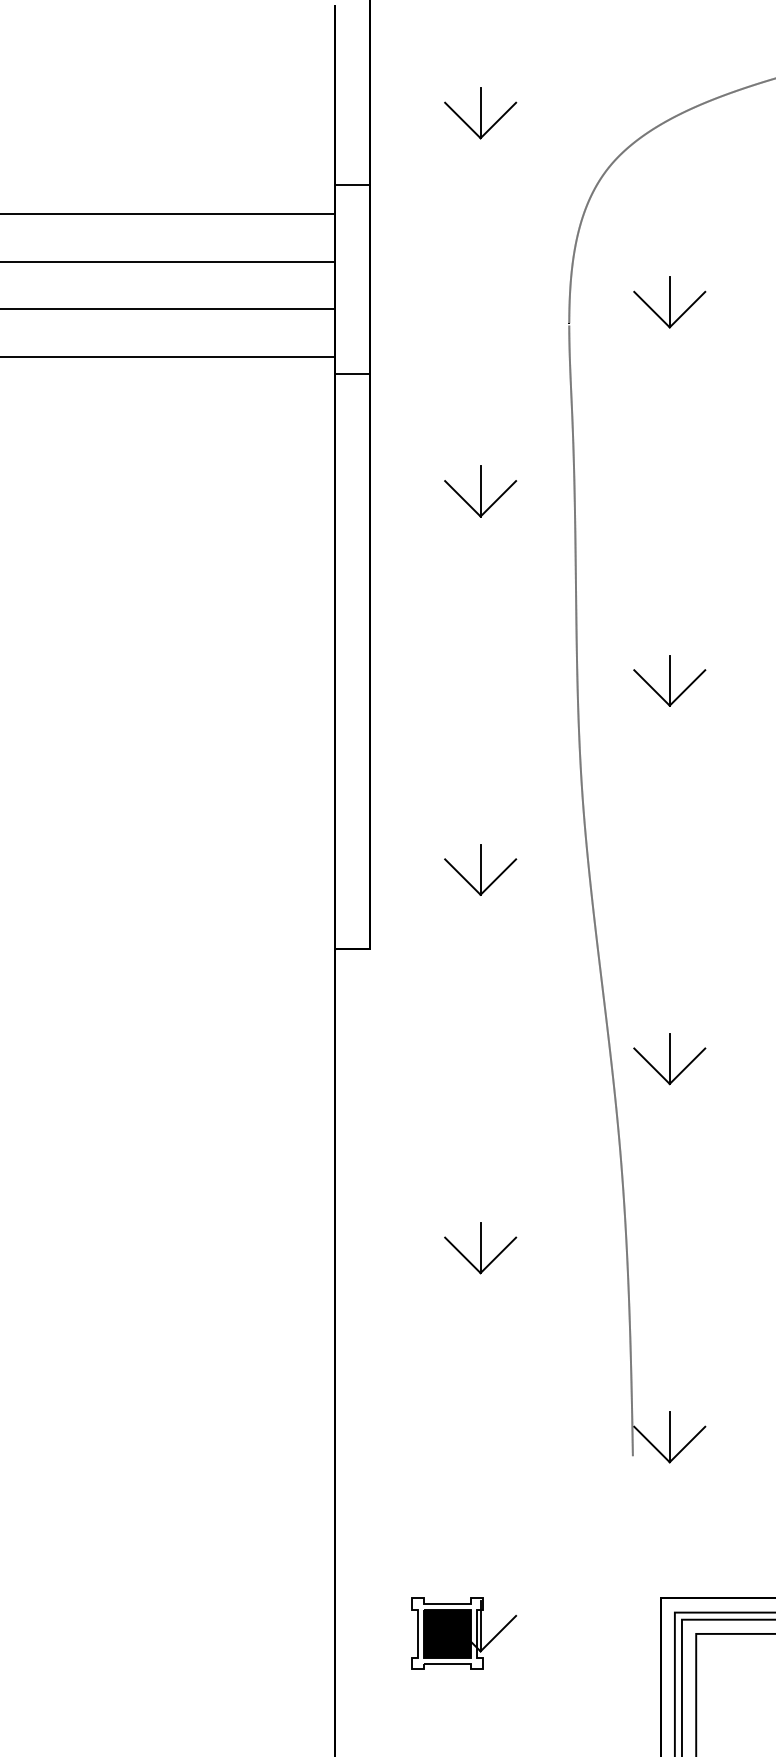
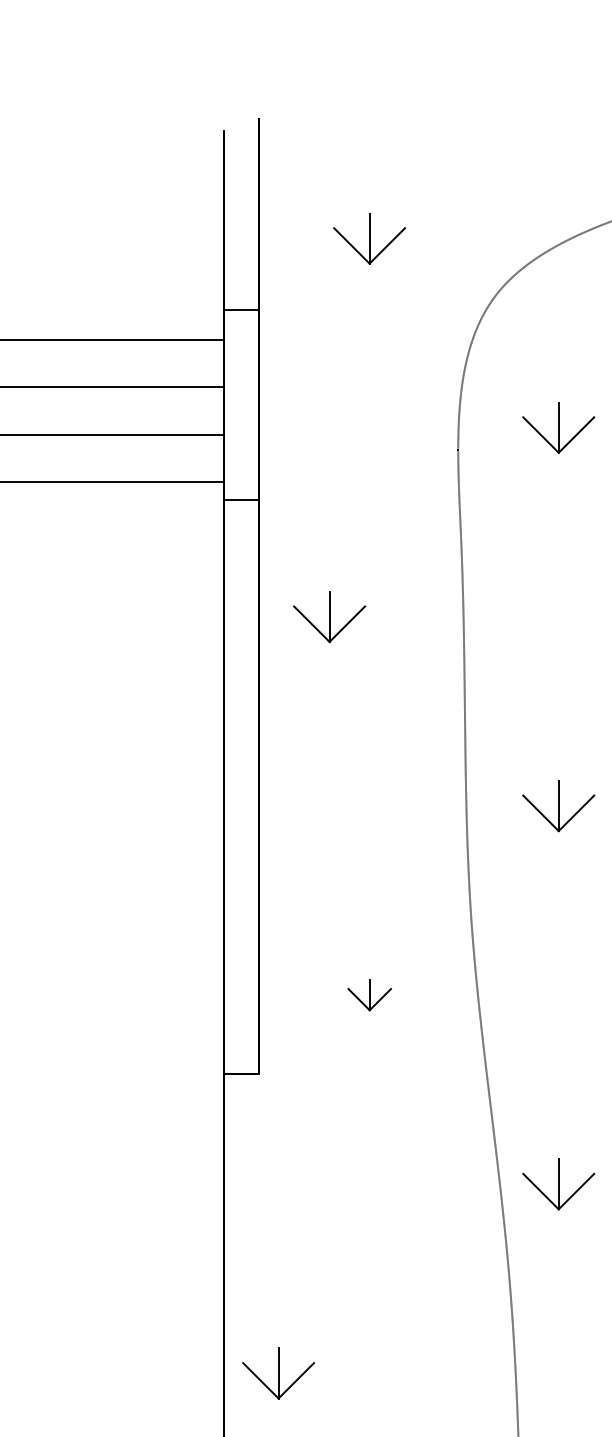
part: (480, 491) -> (329, 616), moved
part: (480, 869) -> (369, 994), size x0.6
part: (480, 1248) -> (278, 1373), moved

